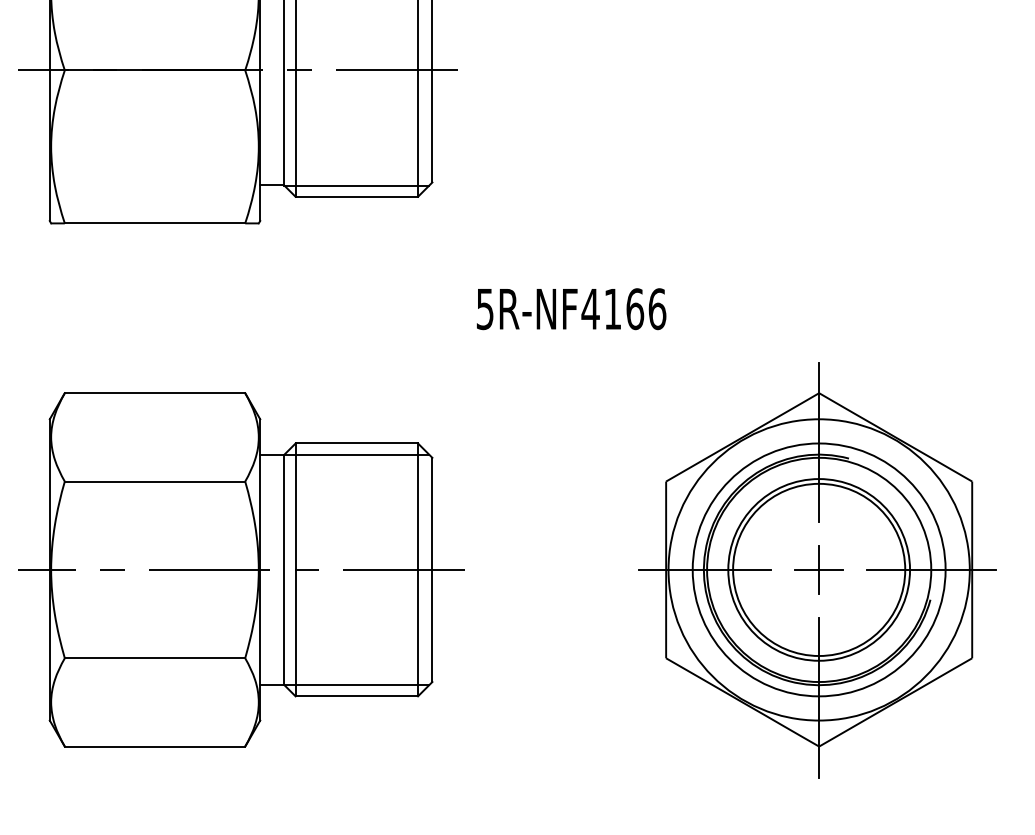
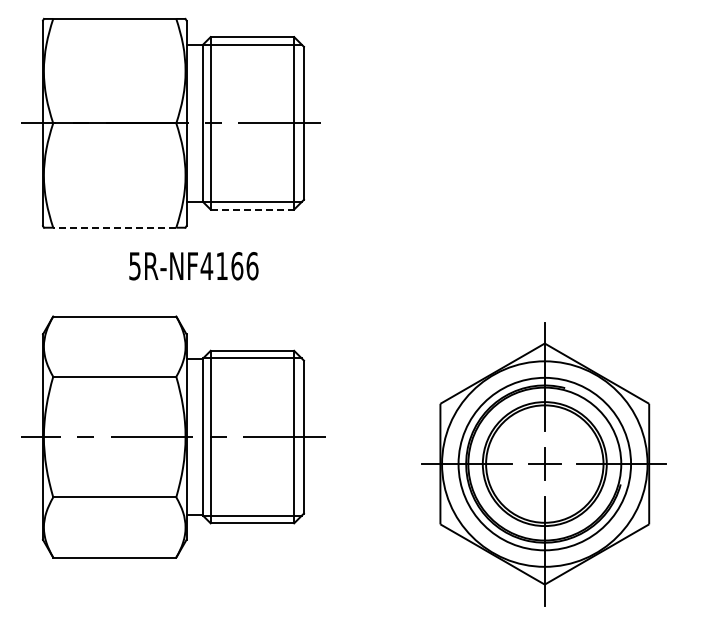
line: (356, 196) -> (252, 209), solid -> dashed
line: (154, 223) -> (114, 227), solid -> dashed
text: (570, 309) -> (193, 266), moved
part: (241, 569) -> (173, 436), moved
part: (817, 570) -> (543, 464), moved

